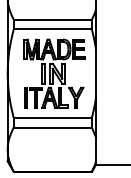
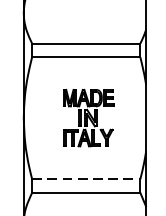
part: (54, 73) -> (88, 118), size x0.6
line: (53, 117) -> (87, 178), solid -> dashed

